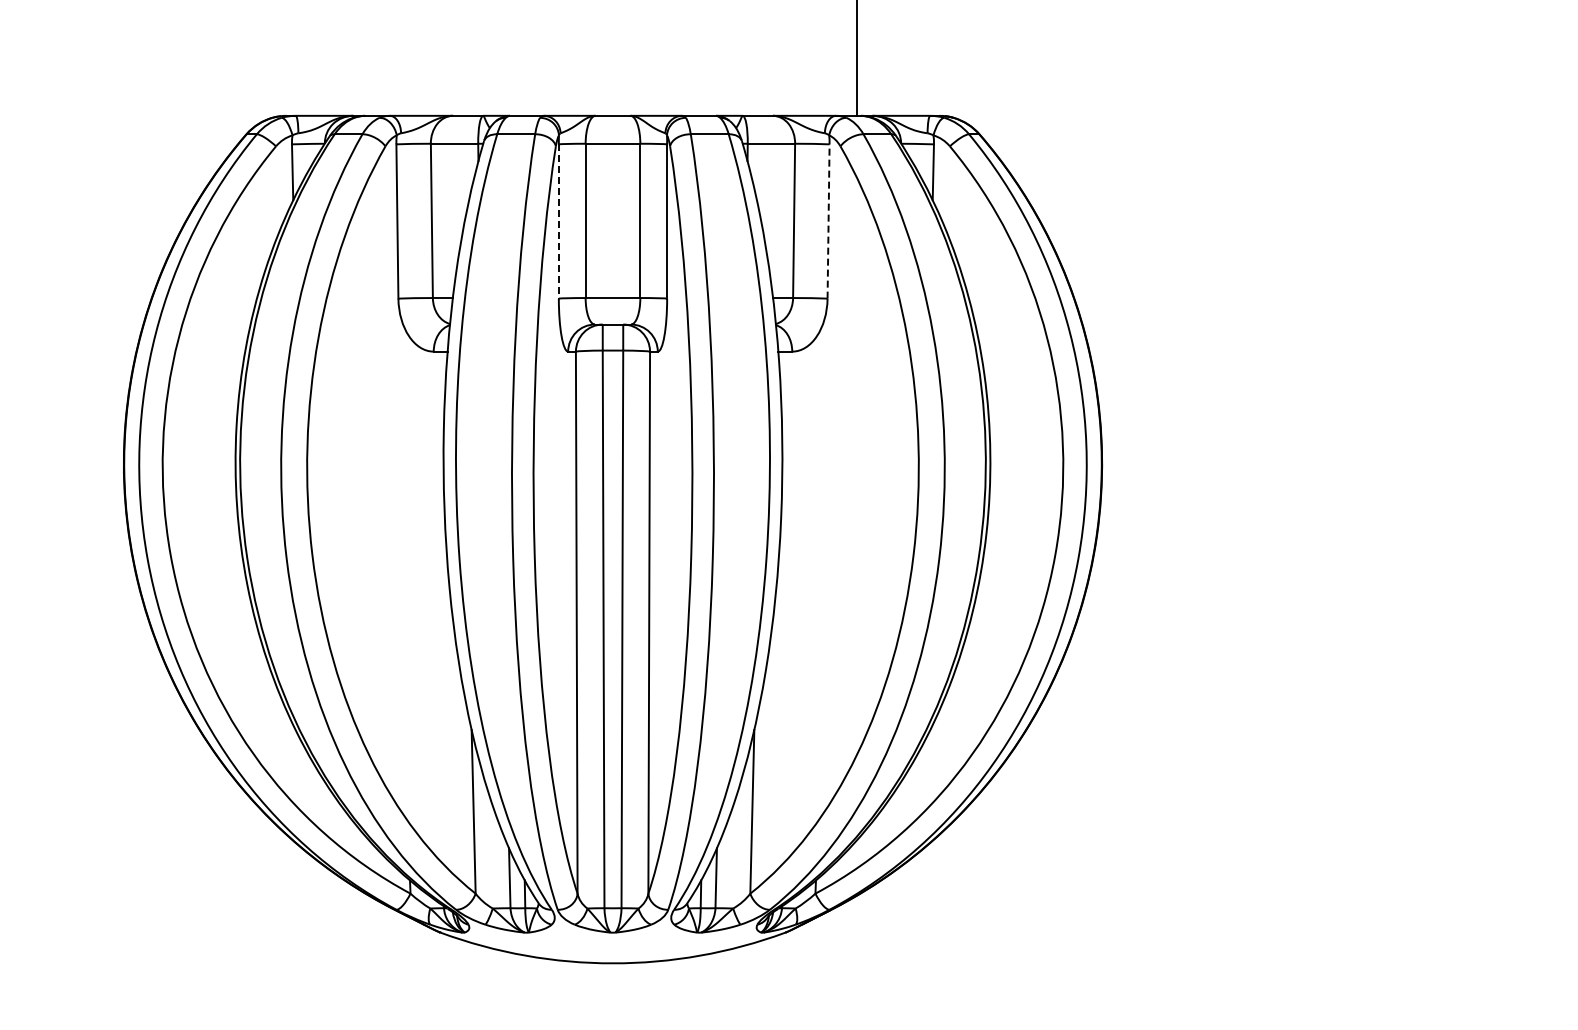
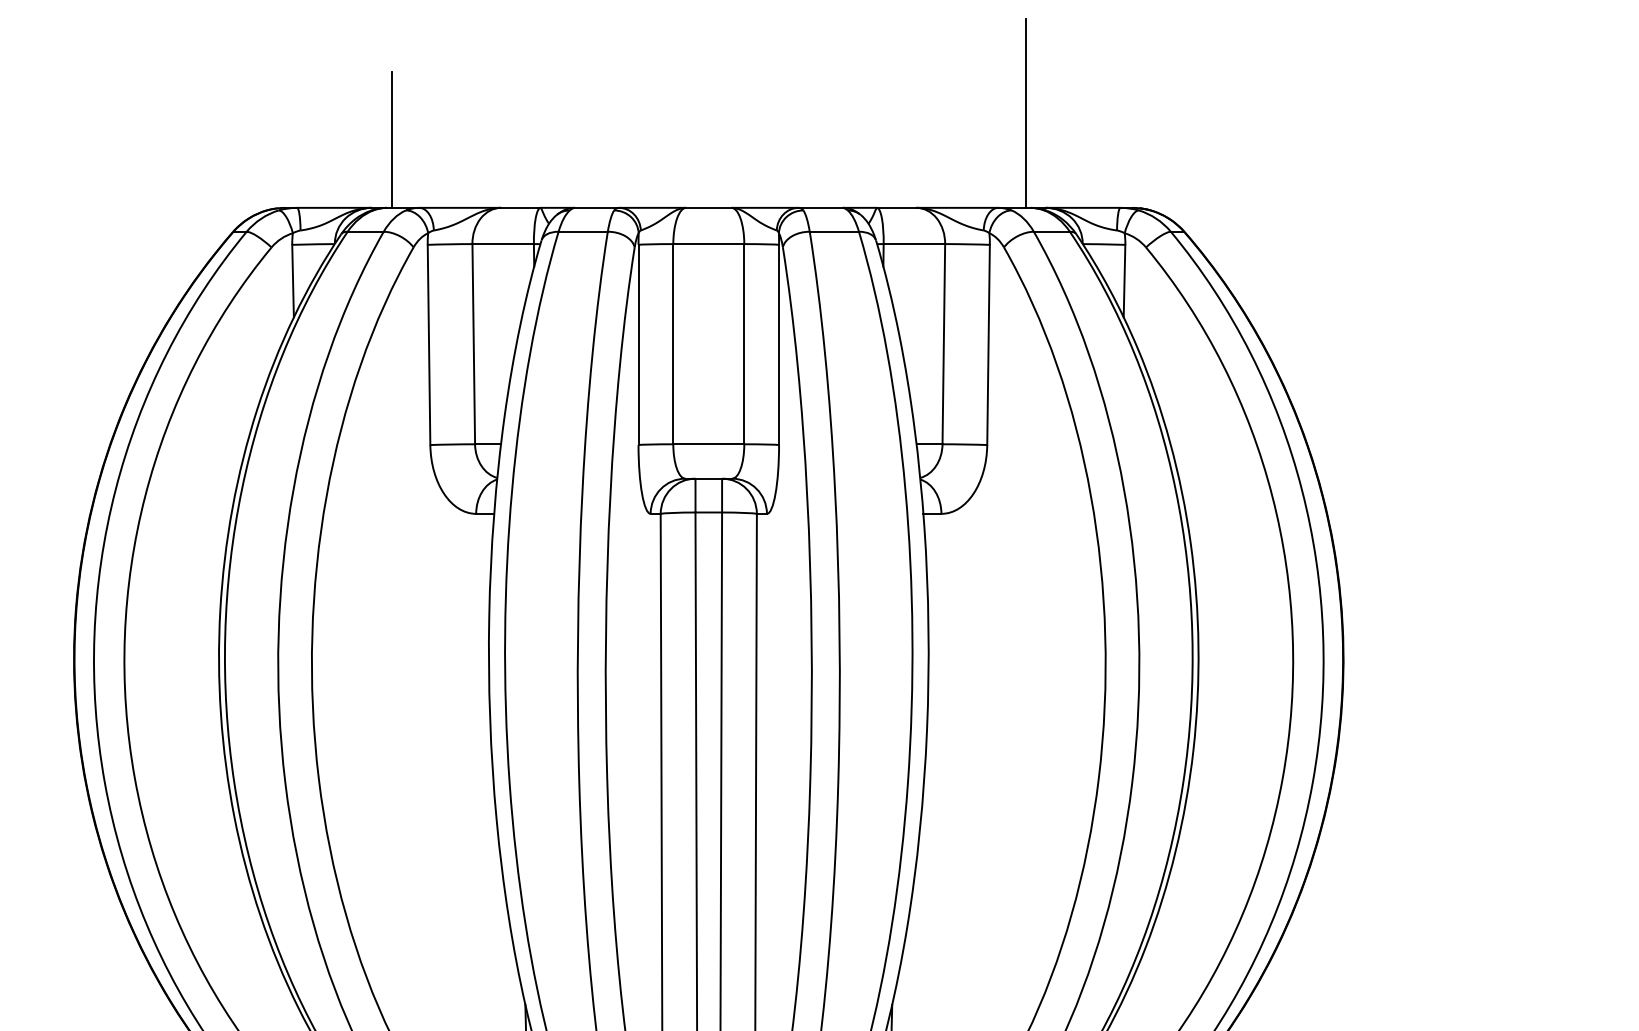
line: (368, 63) -> (391, 139), added
line: (828, 221) -> (988, 344), dashed -> solid
line: (558, 222) -> (638, 346), dashed -> solid

